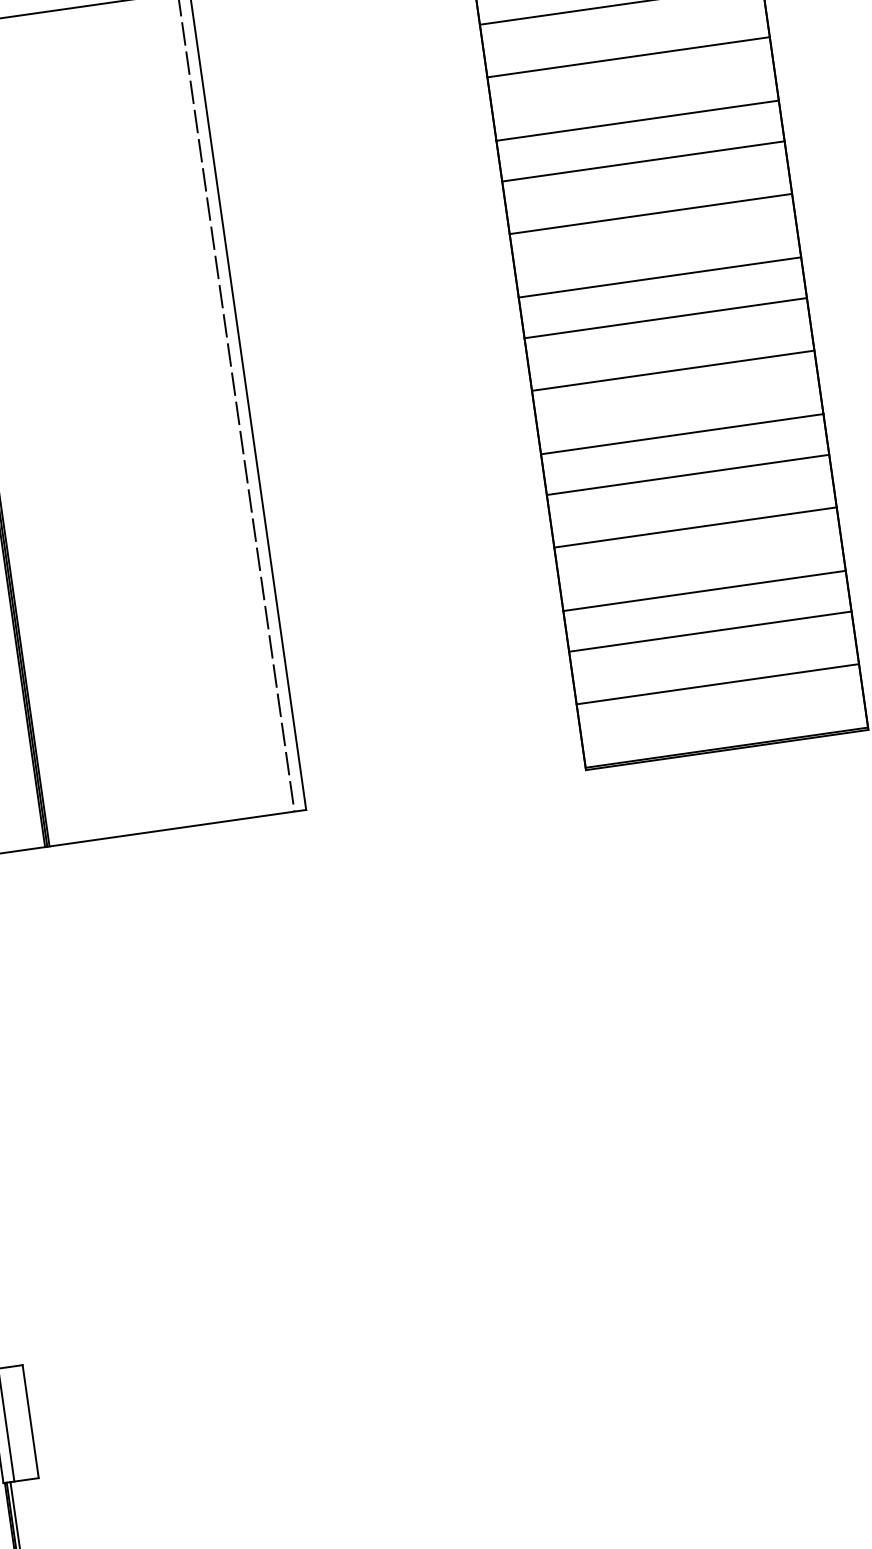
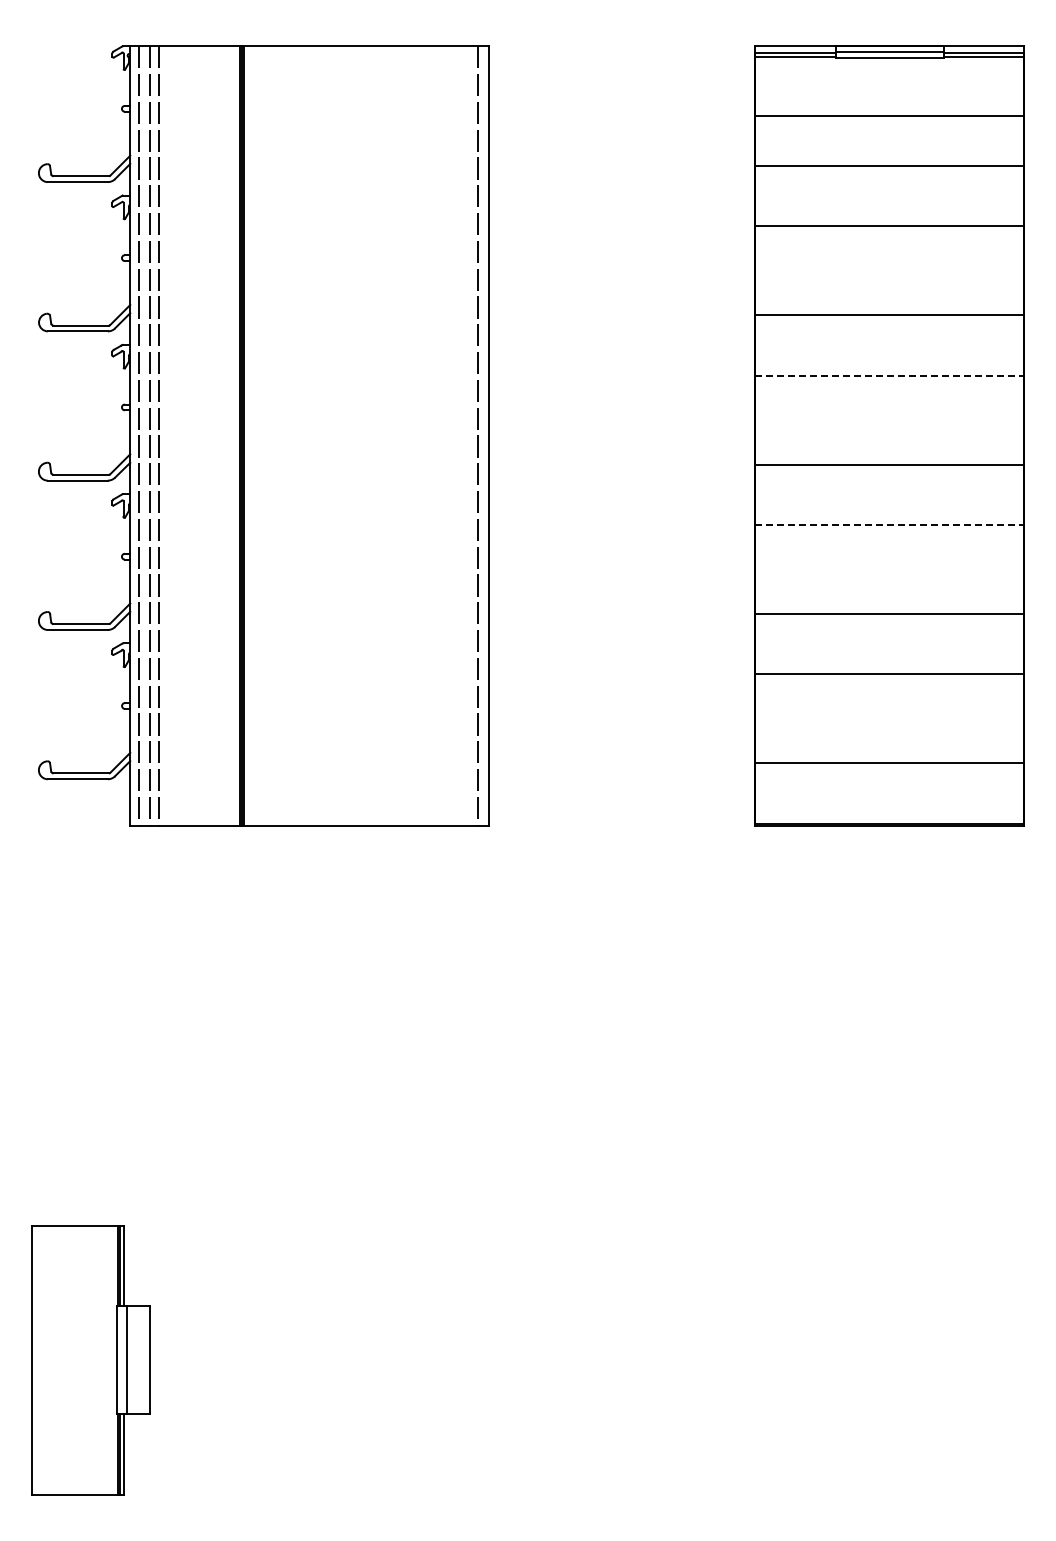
line: (643, 161) -> (889, 265), removed
line: (660, 277) -> (890, 375), solid -> dashed
line: (665, 318) -> (889, 414), removed
line: (682, 434) -> (890, 525), solid -> dashed
line: (687, 474) -> (889, 563), removed
line: (710, 632) -> (889, 713), removed

